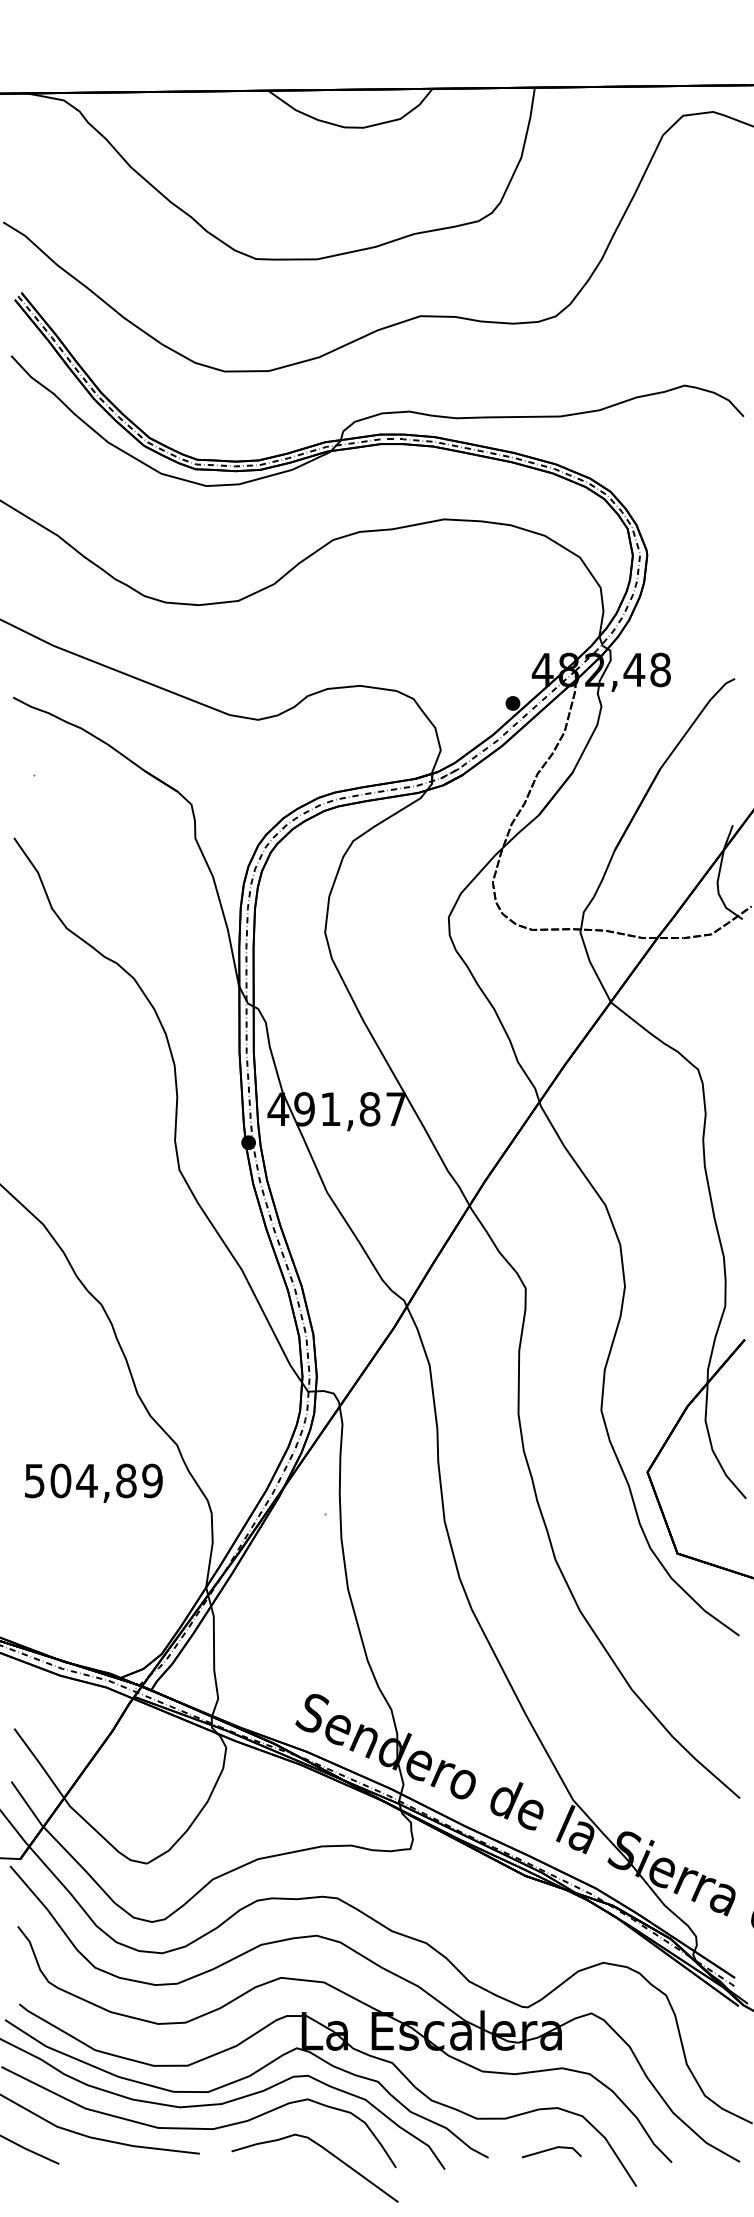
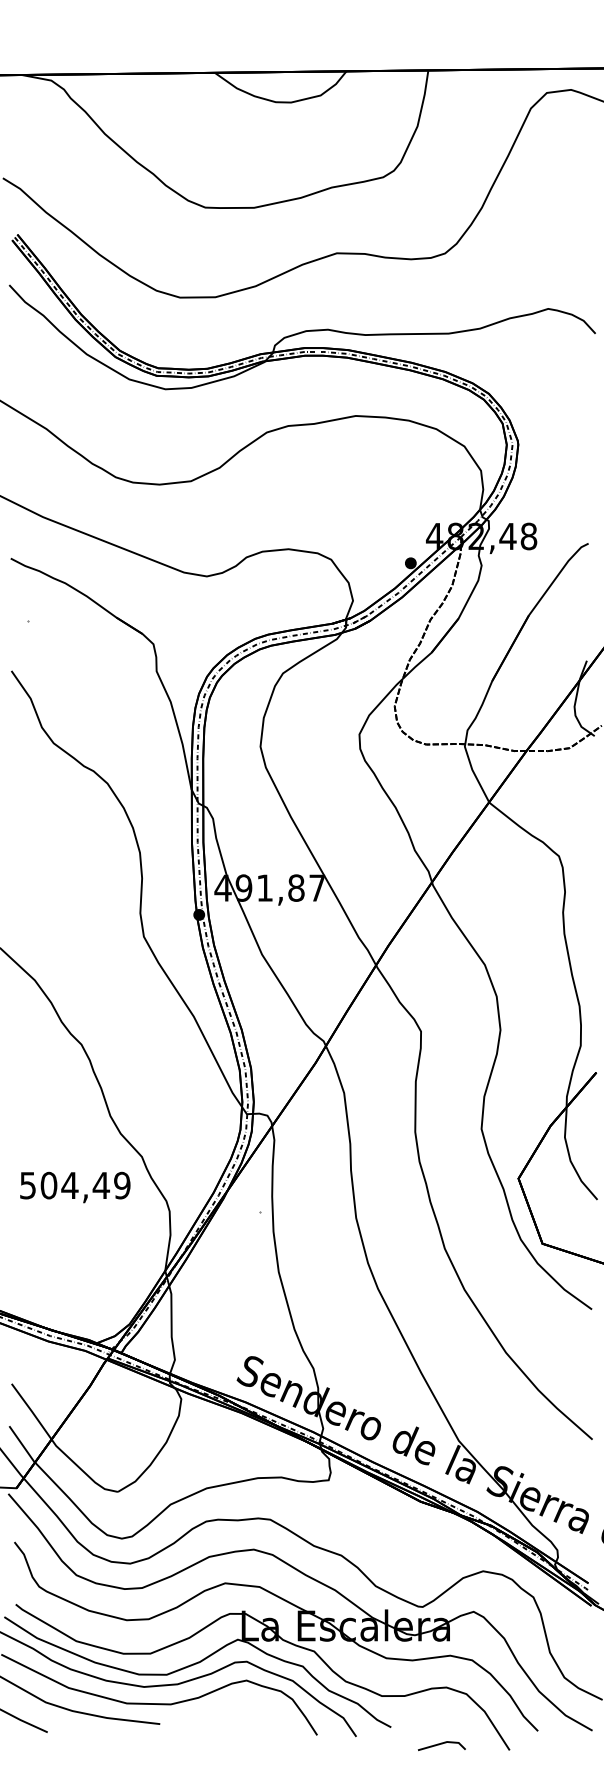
text: (126, 1480) -> (101, 1185), 504,89 -> 504,49
line: (550, 2150) -> (440, 1744), moved
curve: (327, 2152) -> (262, 1723), removed

